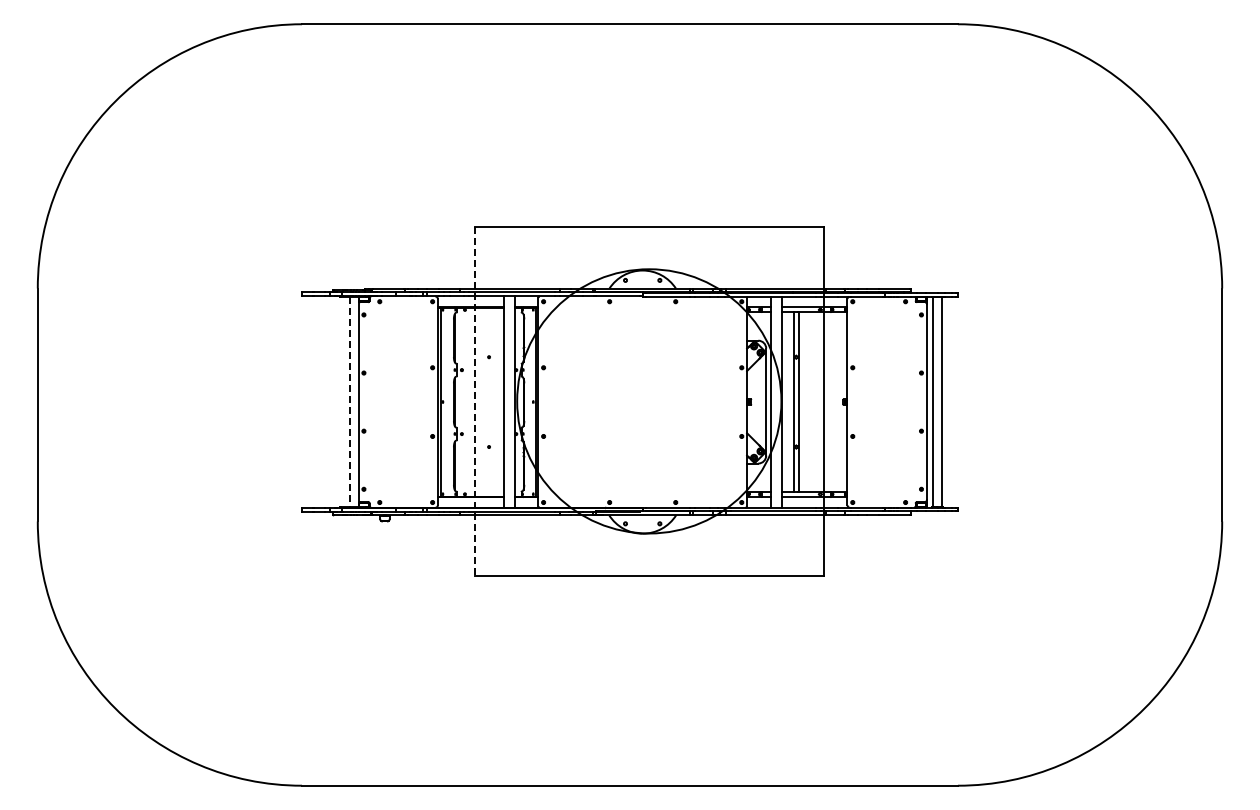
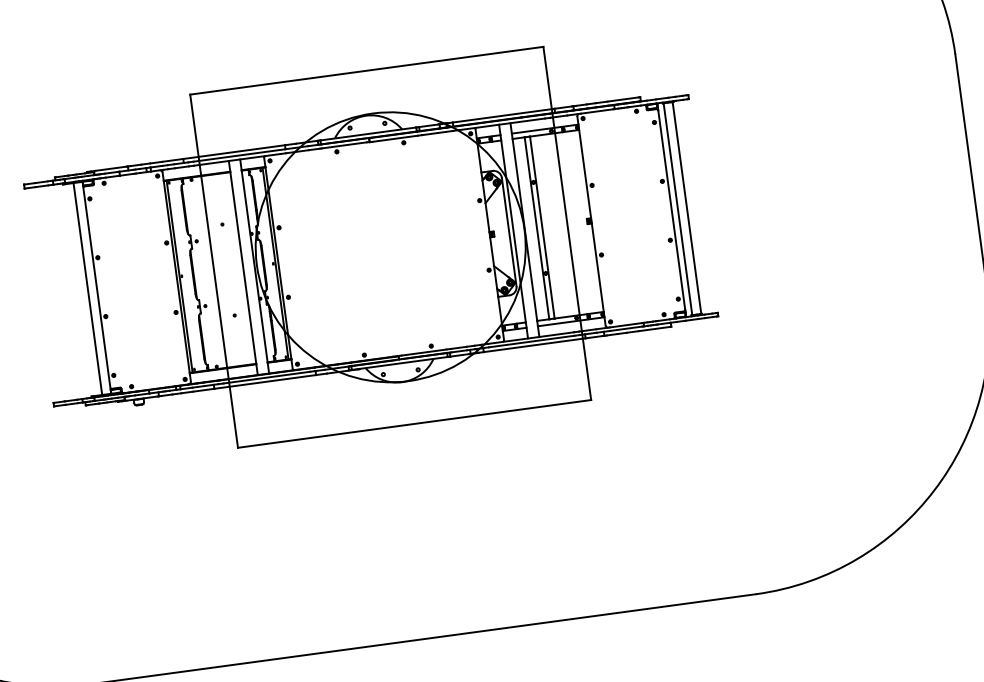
line: (474, 401) -> (213, 271), dashed -> solid
line: (350, 402) -> (88, 289), dashed -> solid

